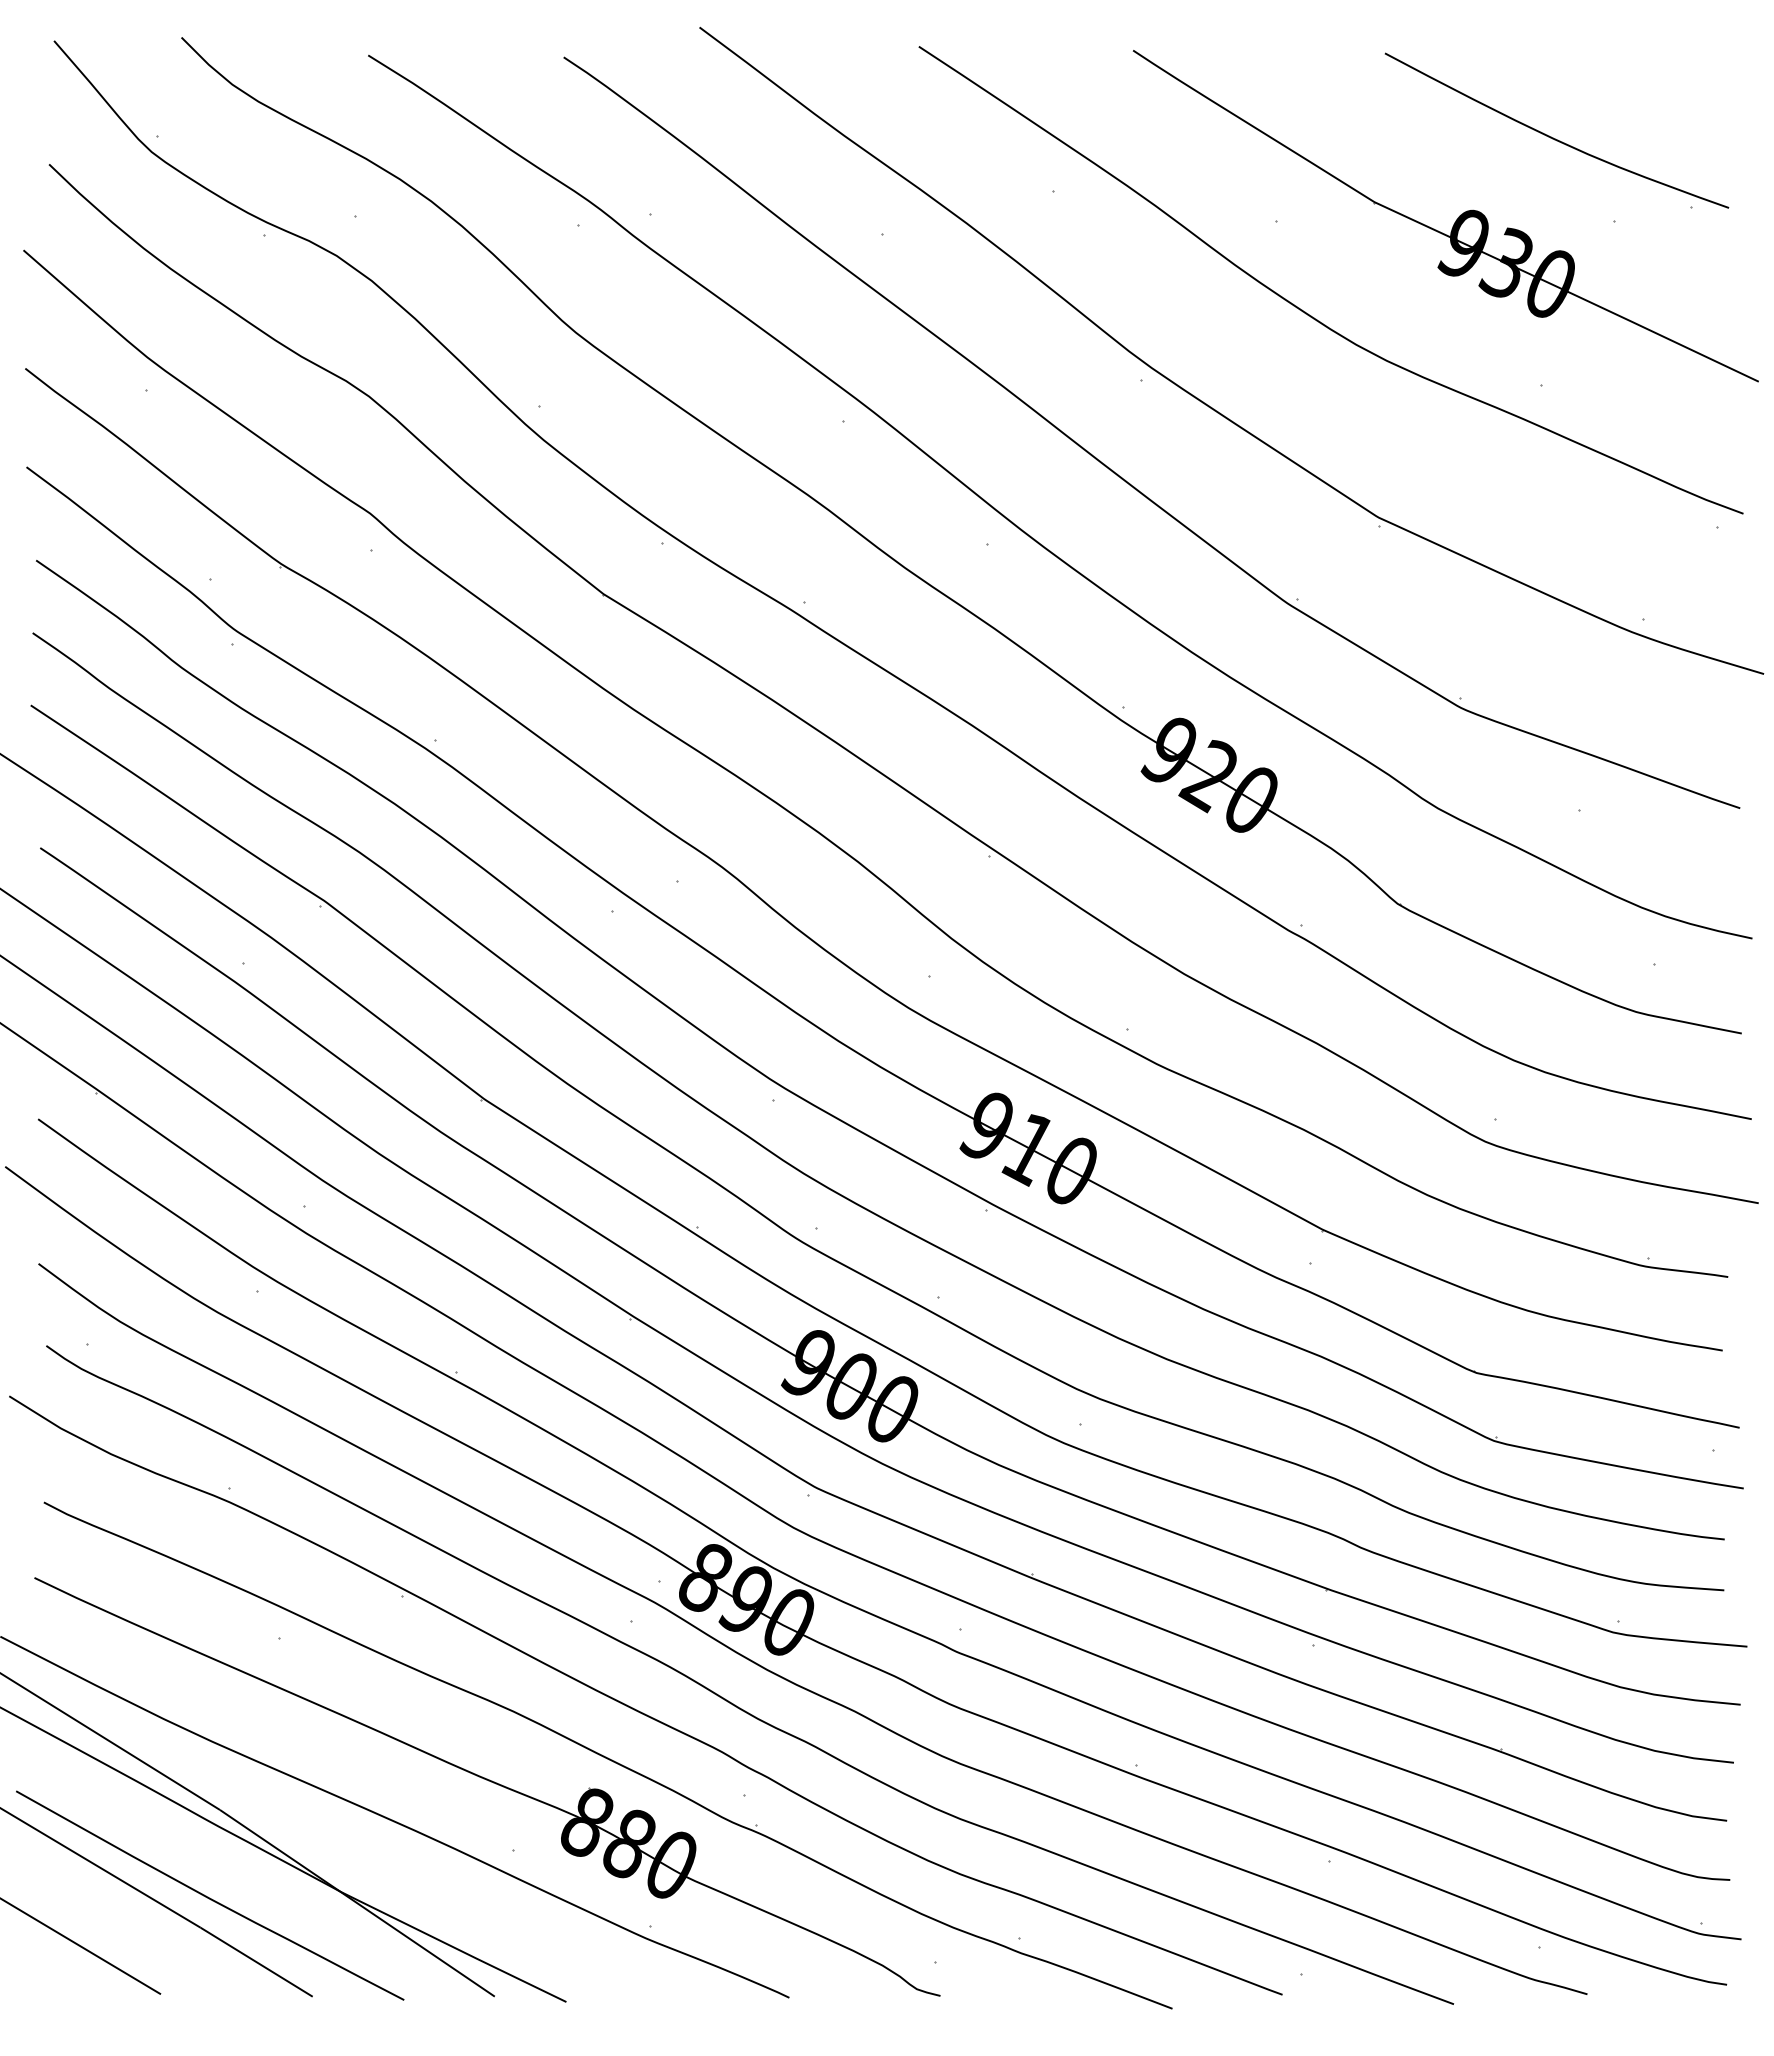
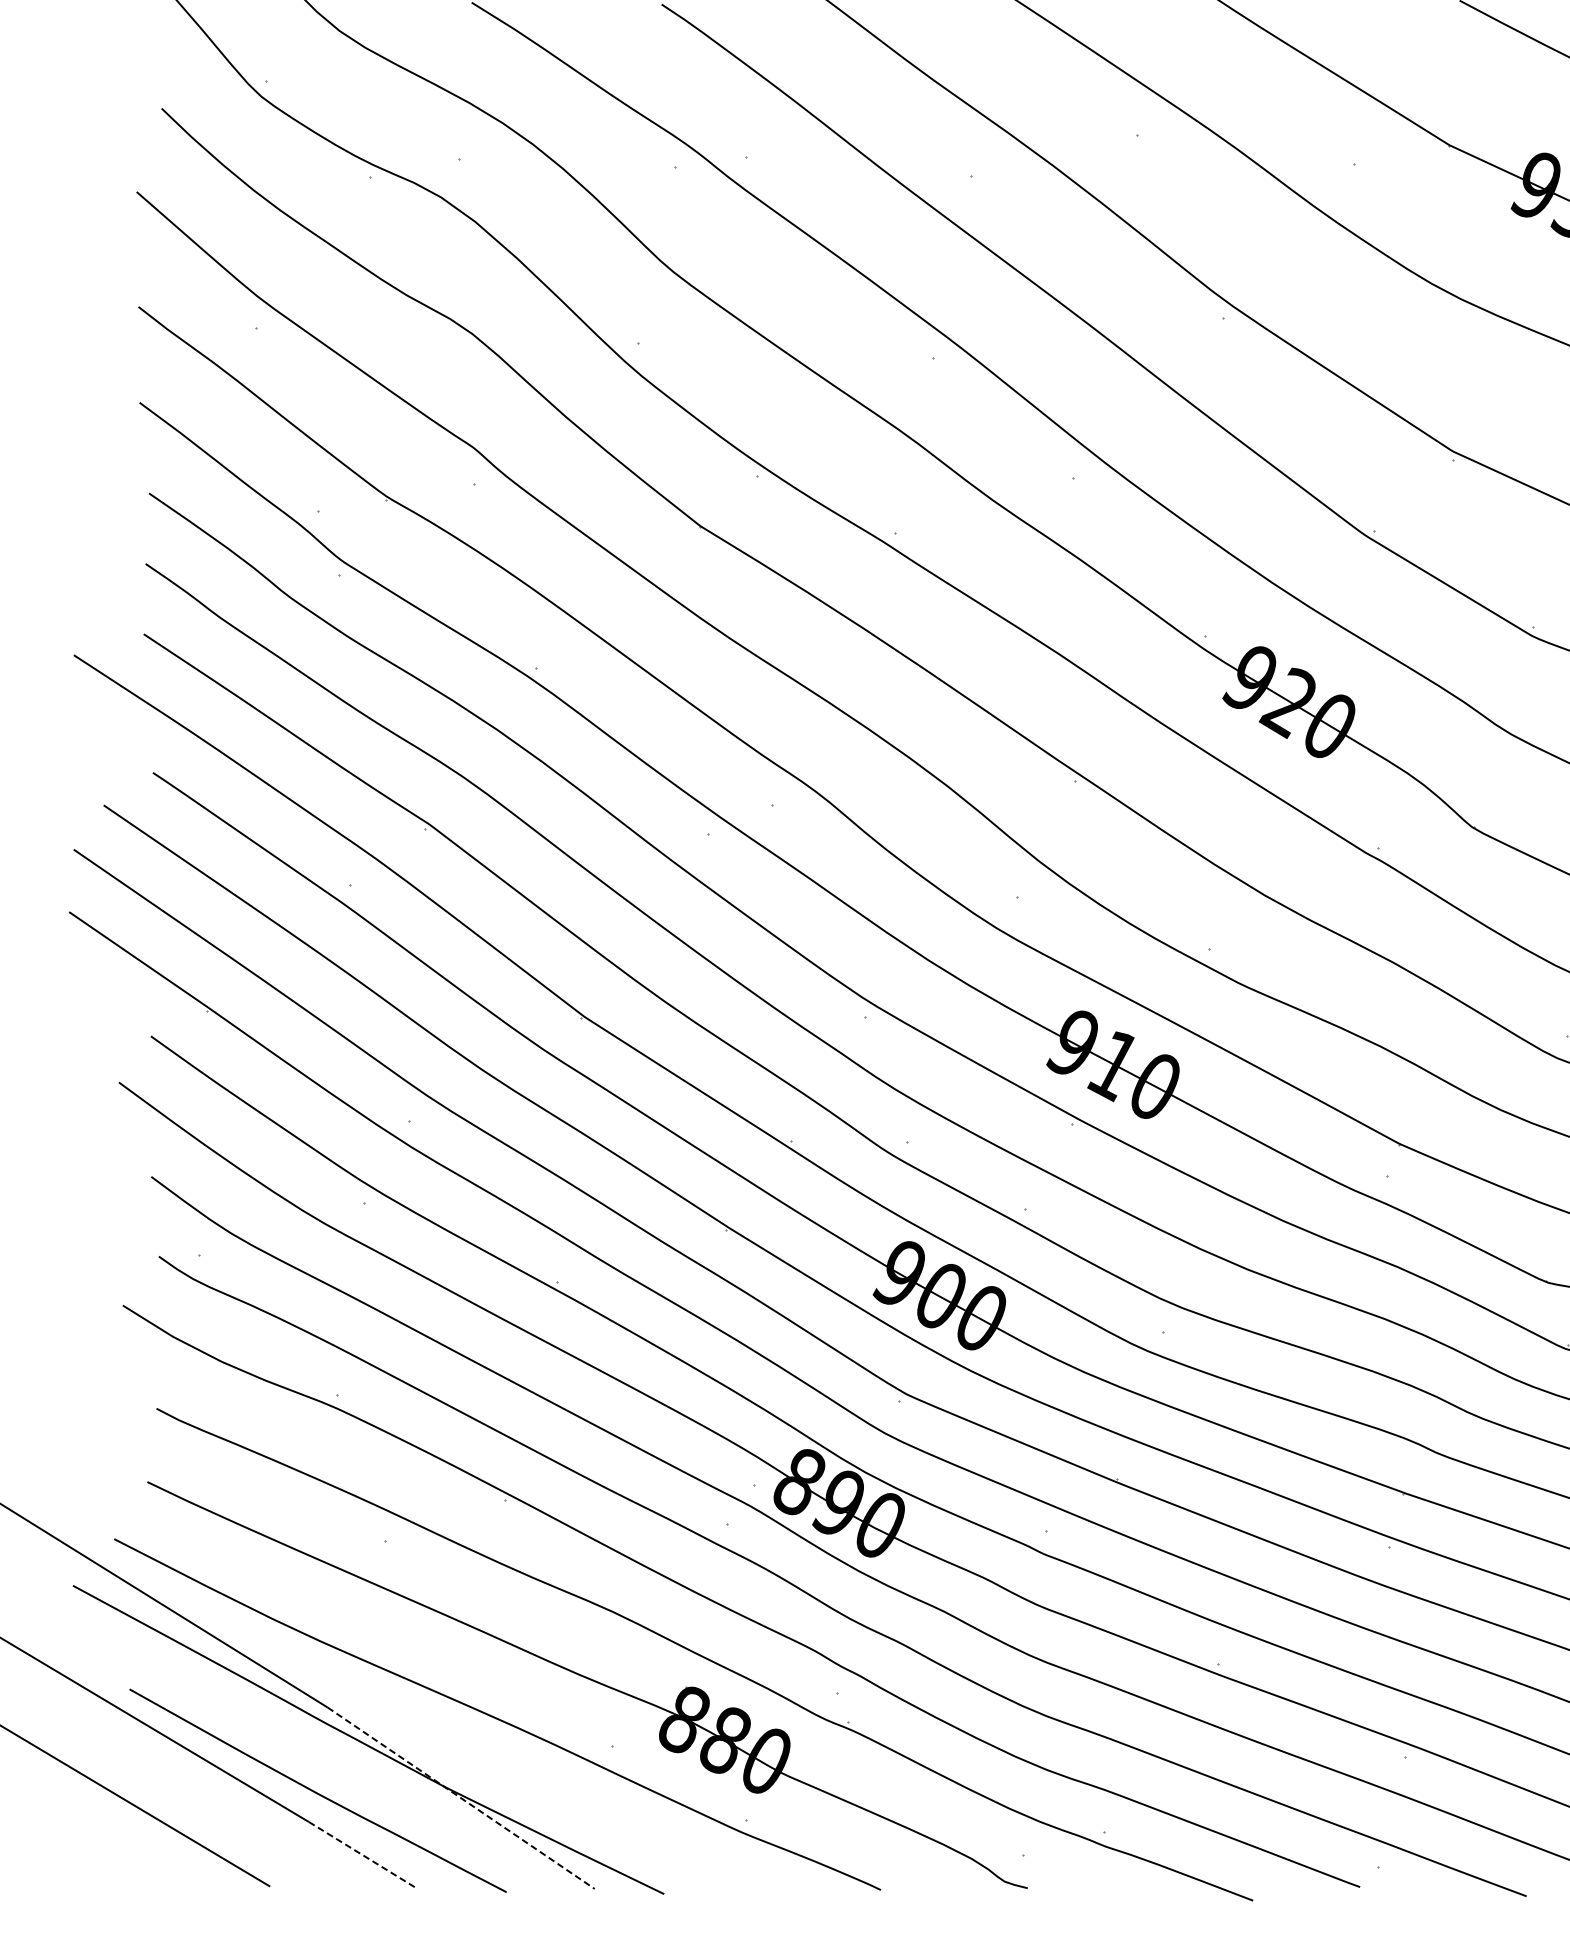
line: (357, 1903) -> (461, 1798), solid -> dashed
line: (256, 1962) -> (363, 1855), solid -> dashed

